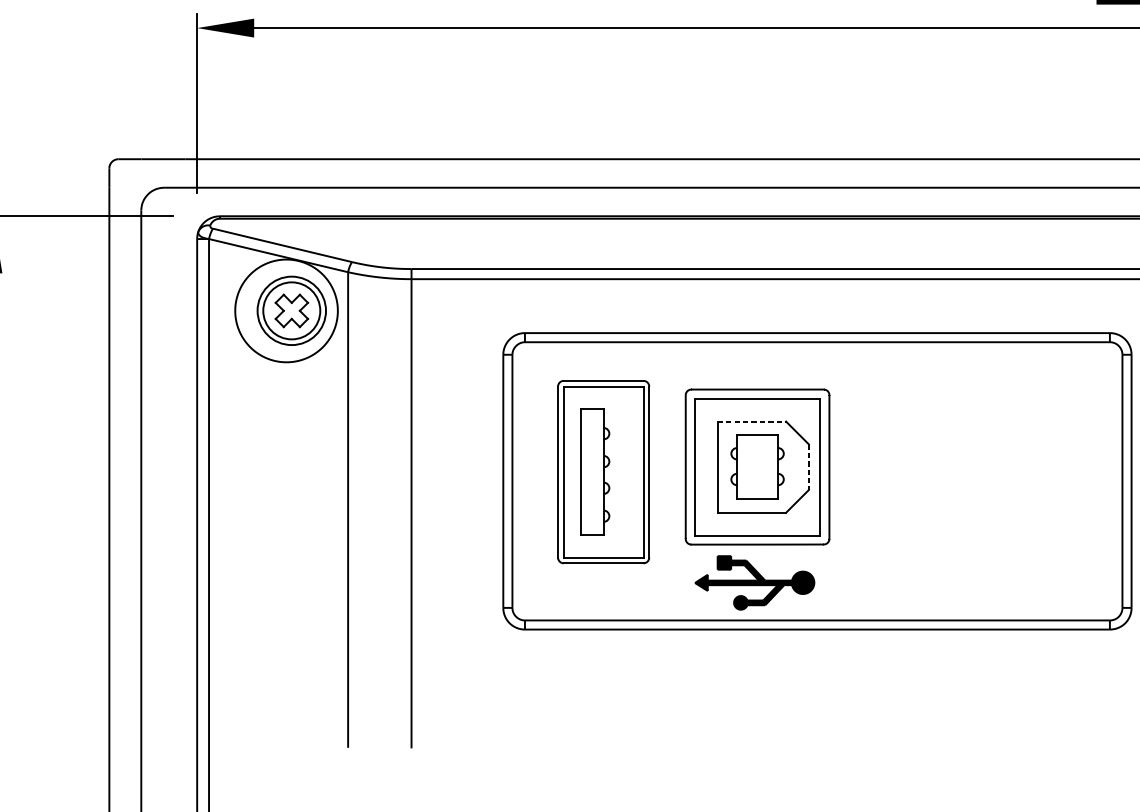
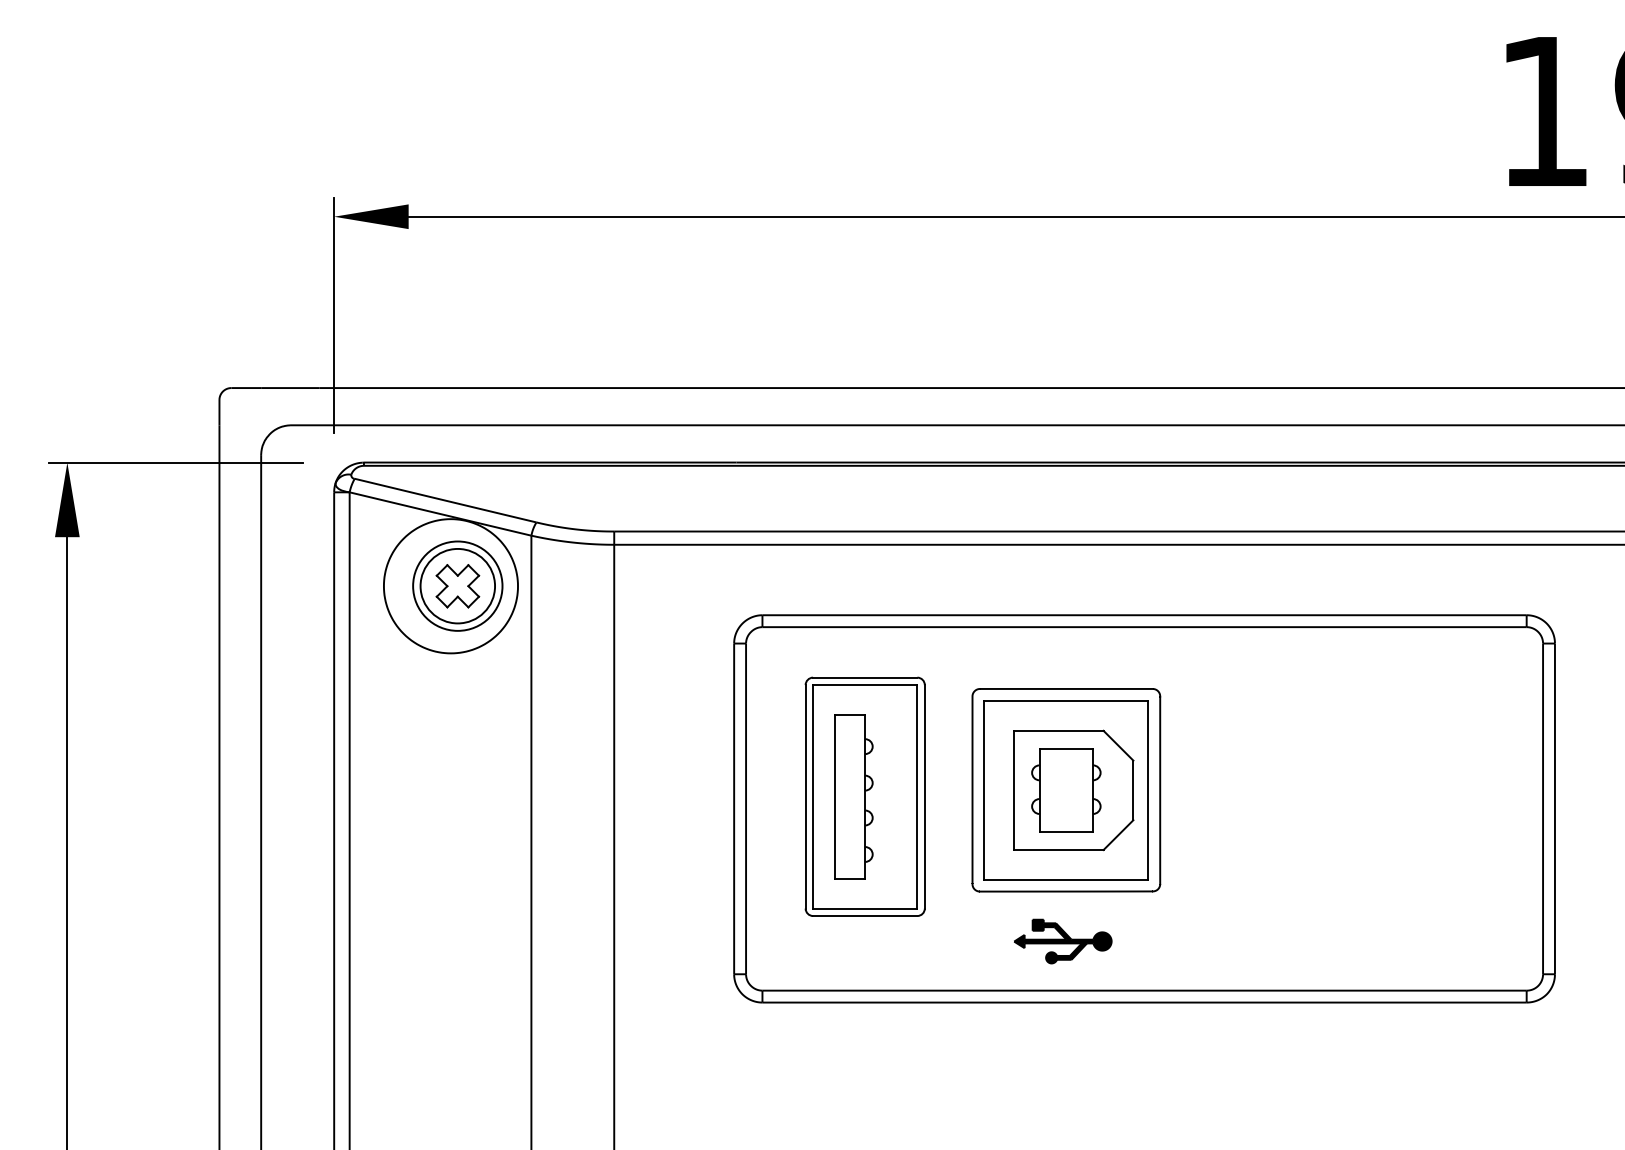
line: (751, 421) -> (1058, 730), dashed -> solid
line: (808, 467) -> (1133, 790), dashed -> solid
part: (755, 582) -> (1063, 941), size x0.62

